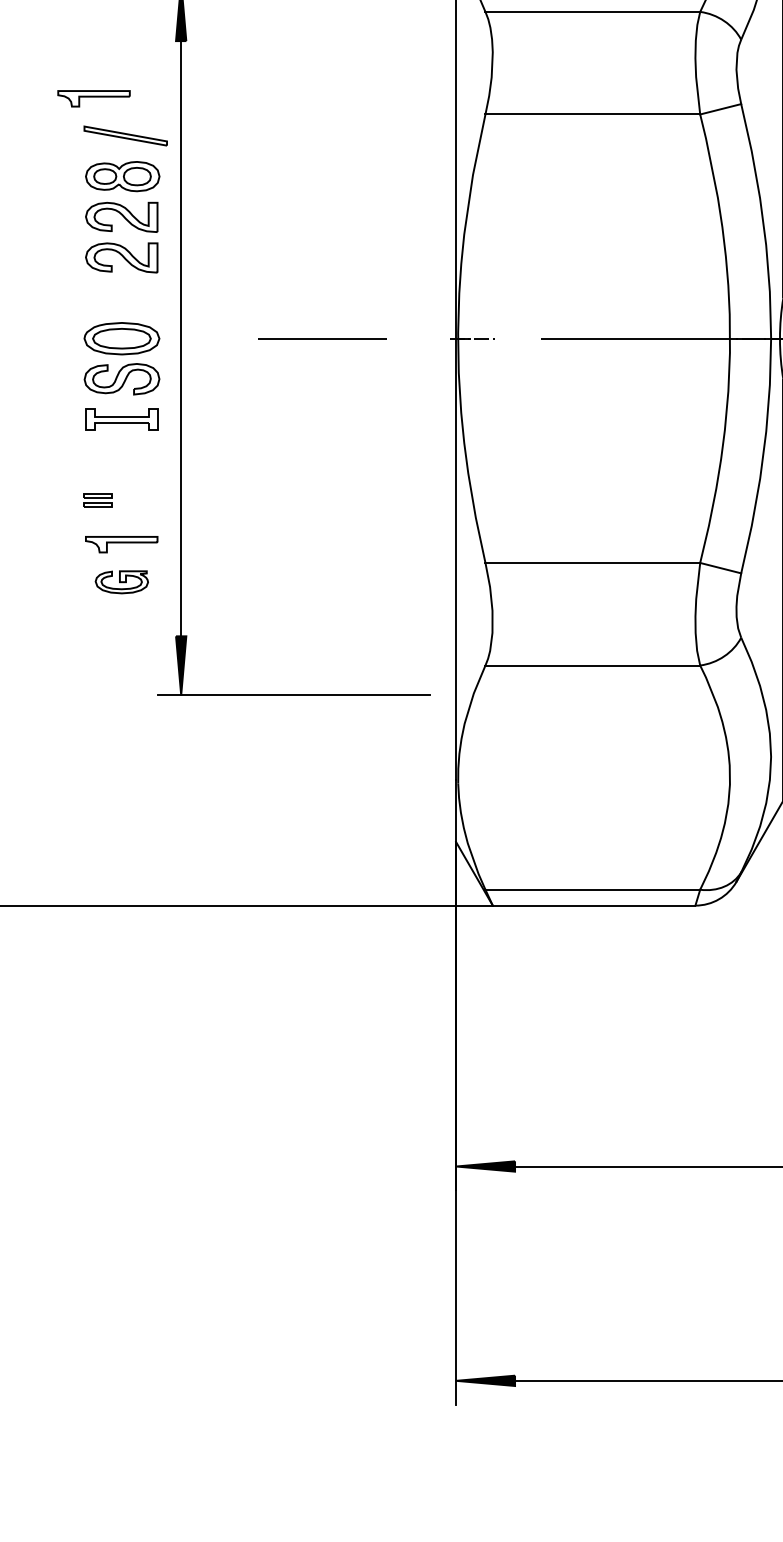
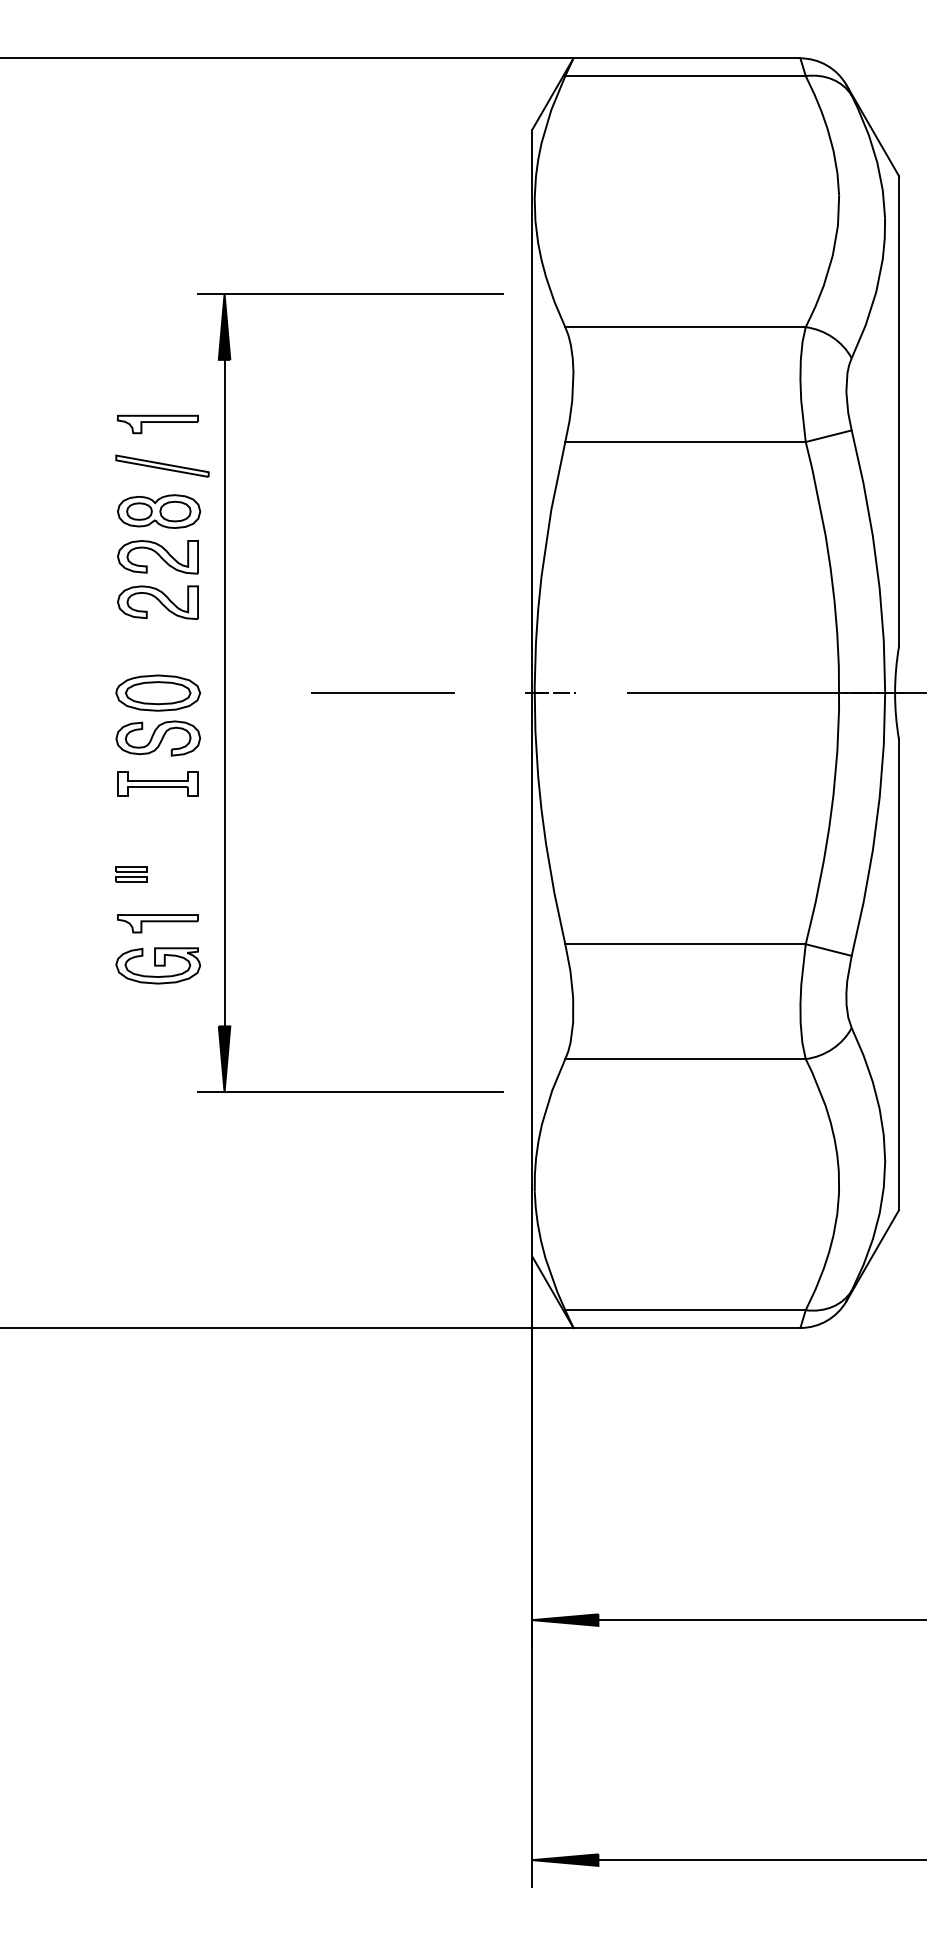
part: (93, 98) -> (157, 424), moved
part: (121, 581) -> (157, 965), size x1.43

